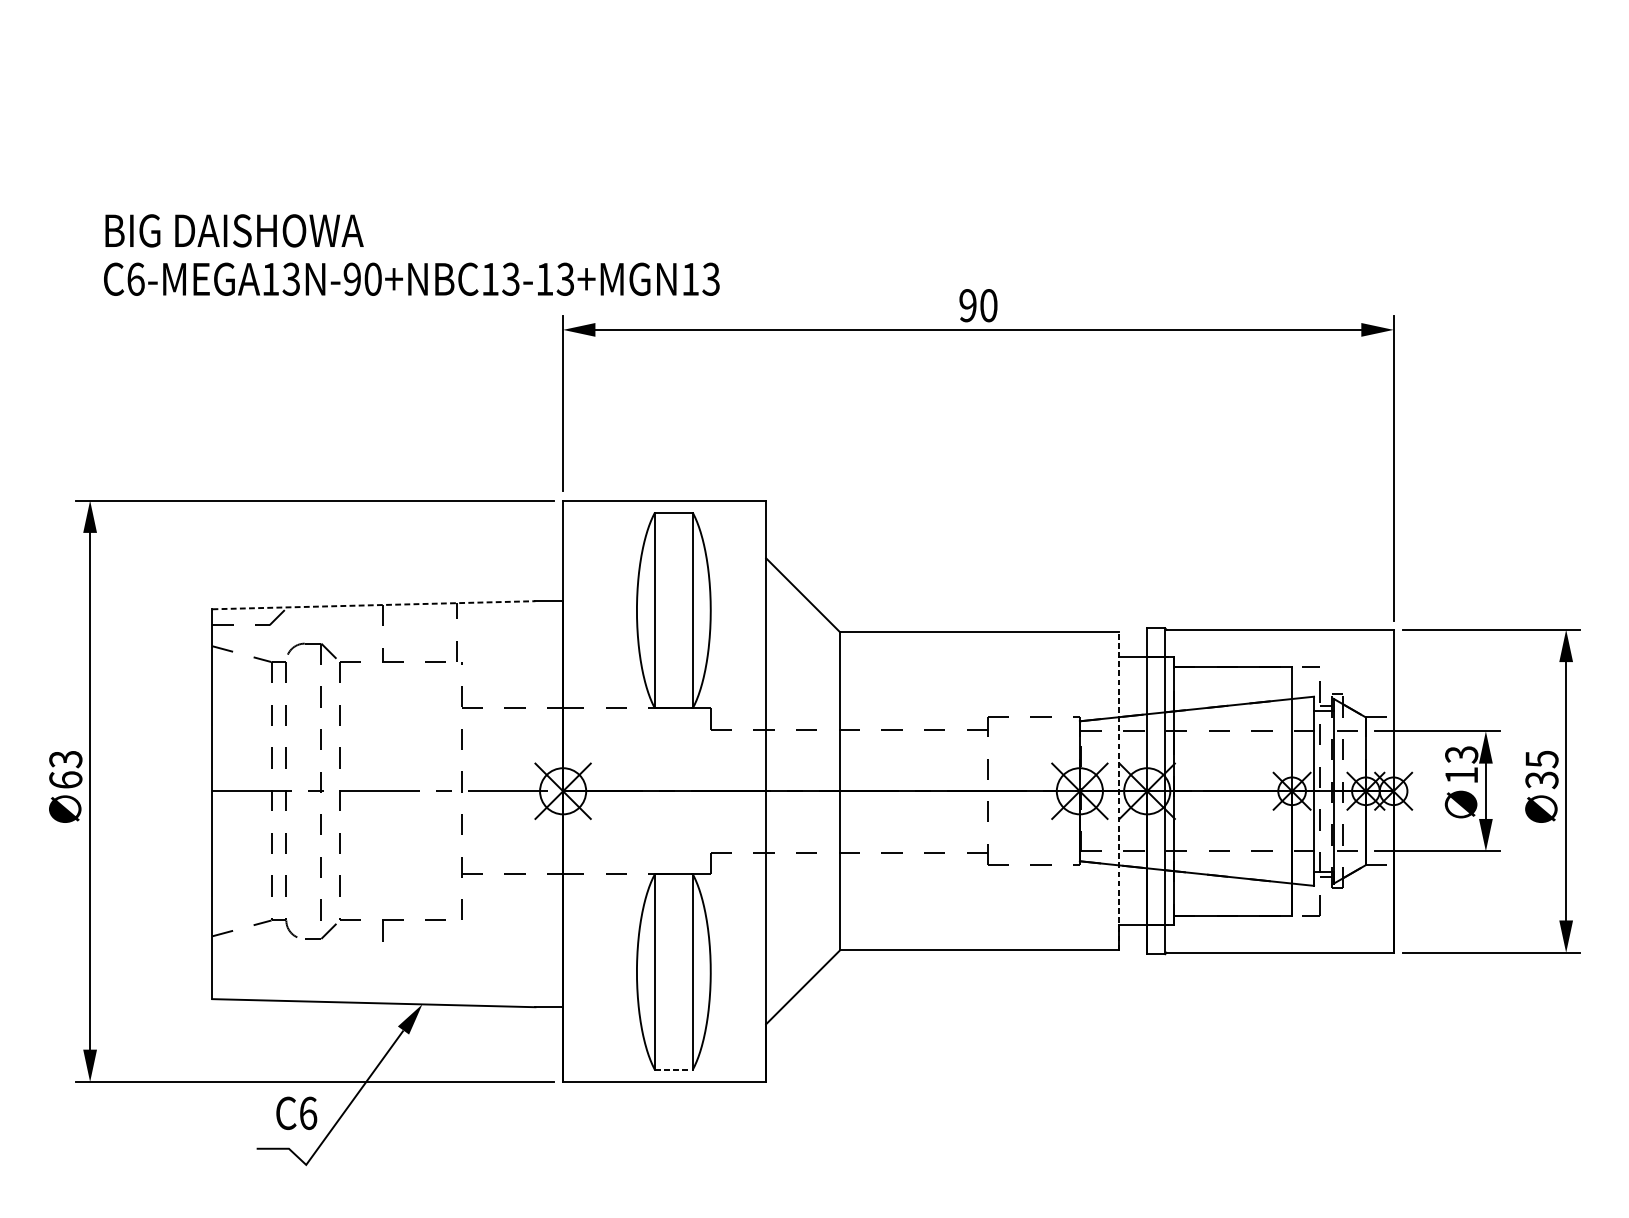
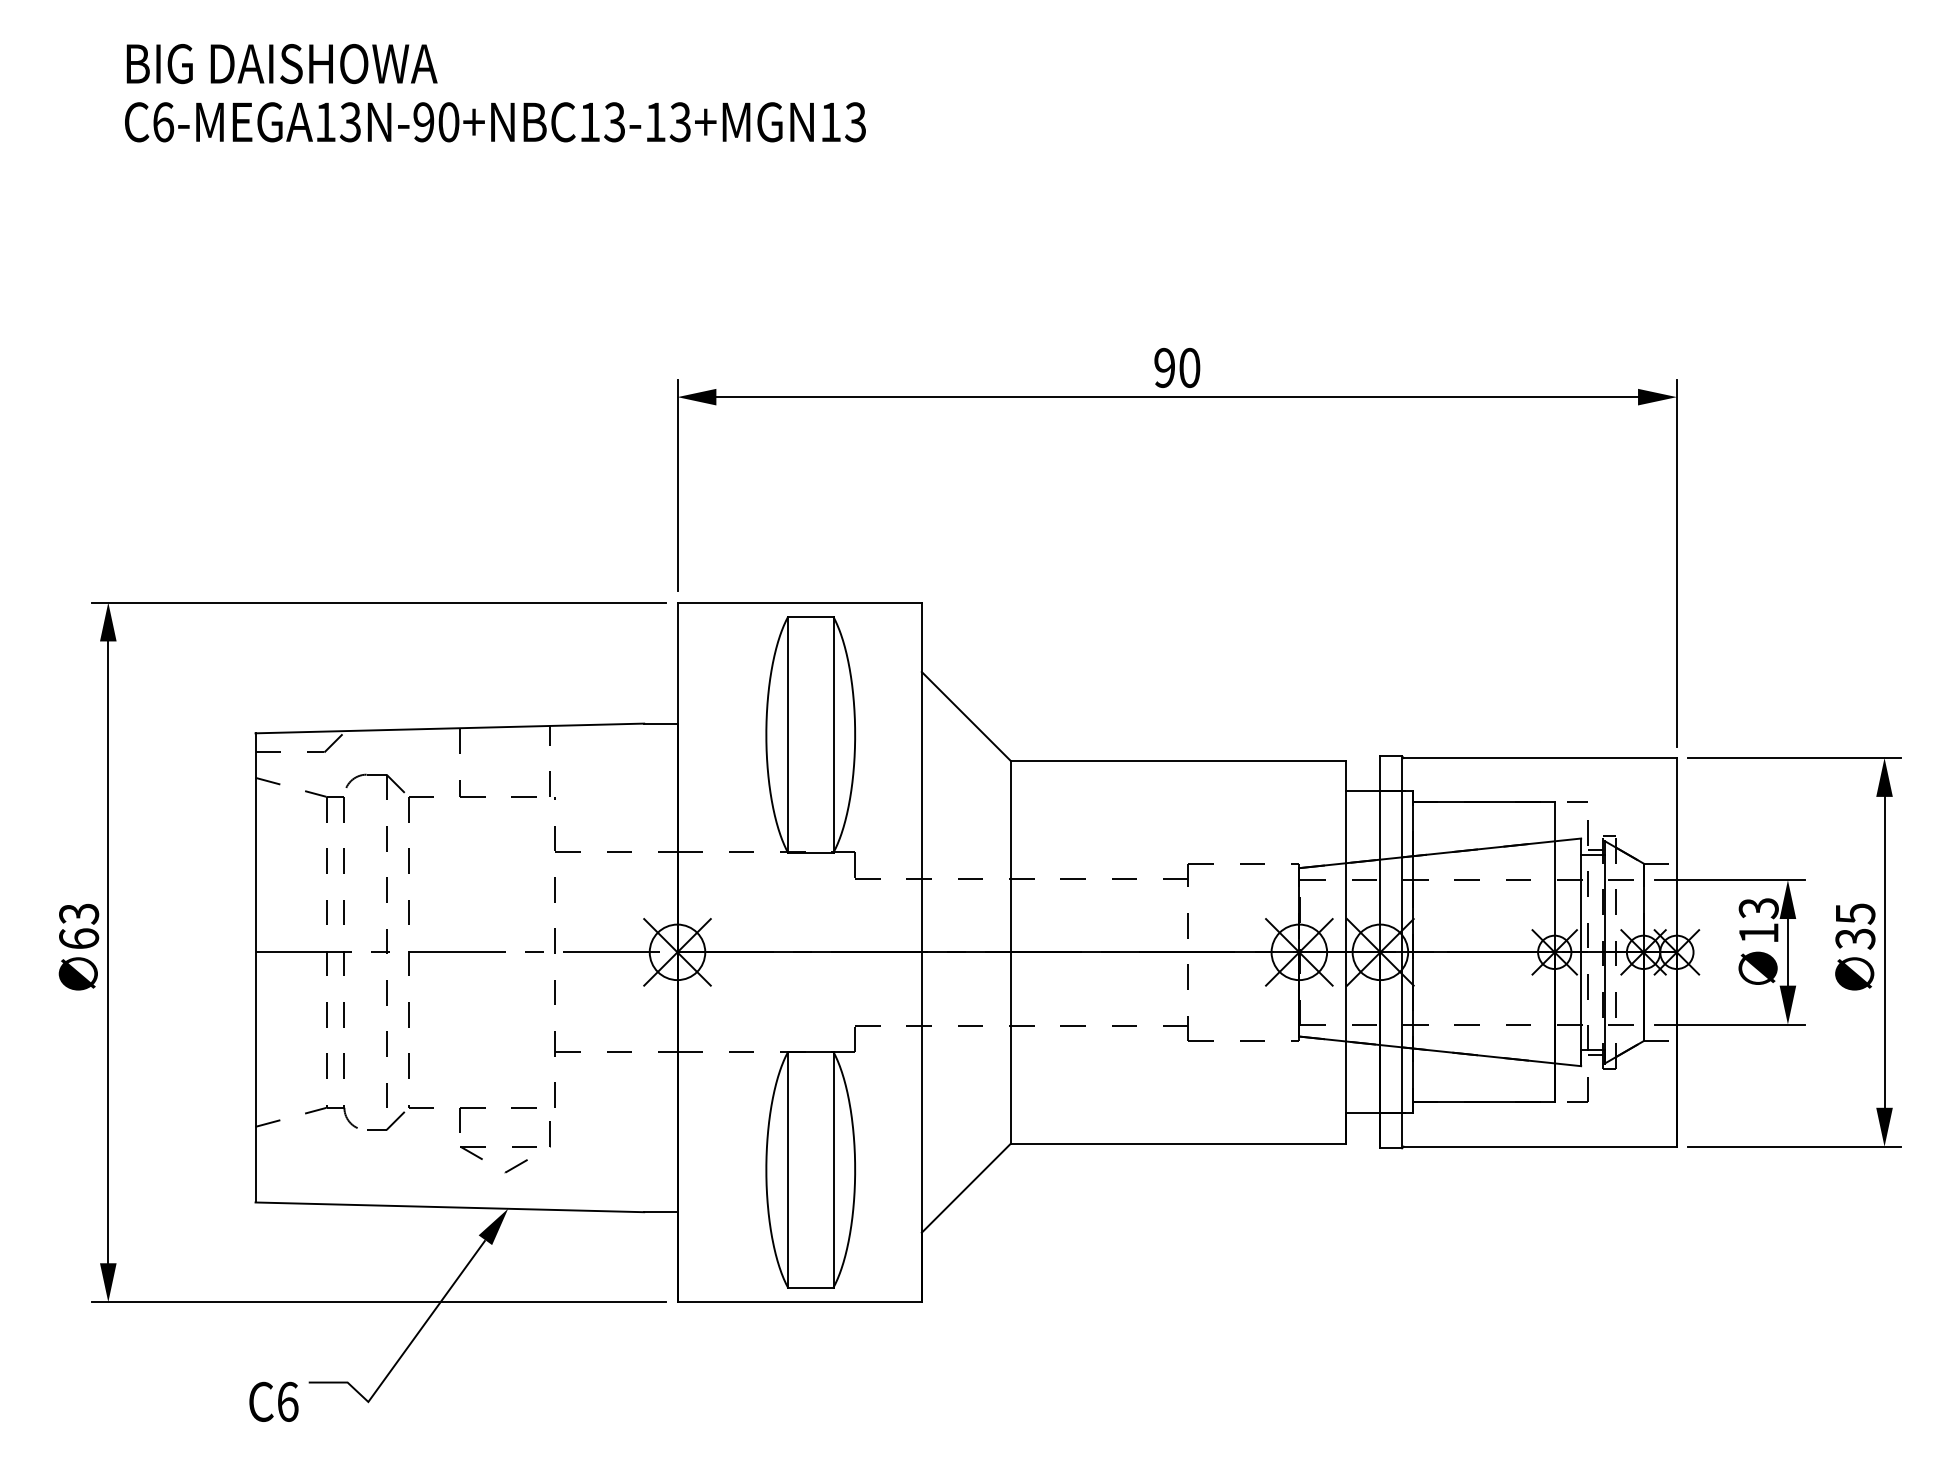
text: (411, 255) -> (495, 93), moved
line: (374, 605) -> (450, 728), dashed -> solid
line: (1118, 791) -> (1345, 952), dashed -> solid
part: (426, 953) -> (512, 1147), added
line: (673, 1069) -> (810, 1287), dashed -> solid
text: (296, 1113) -> (273, 1401), moved

